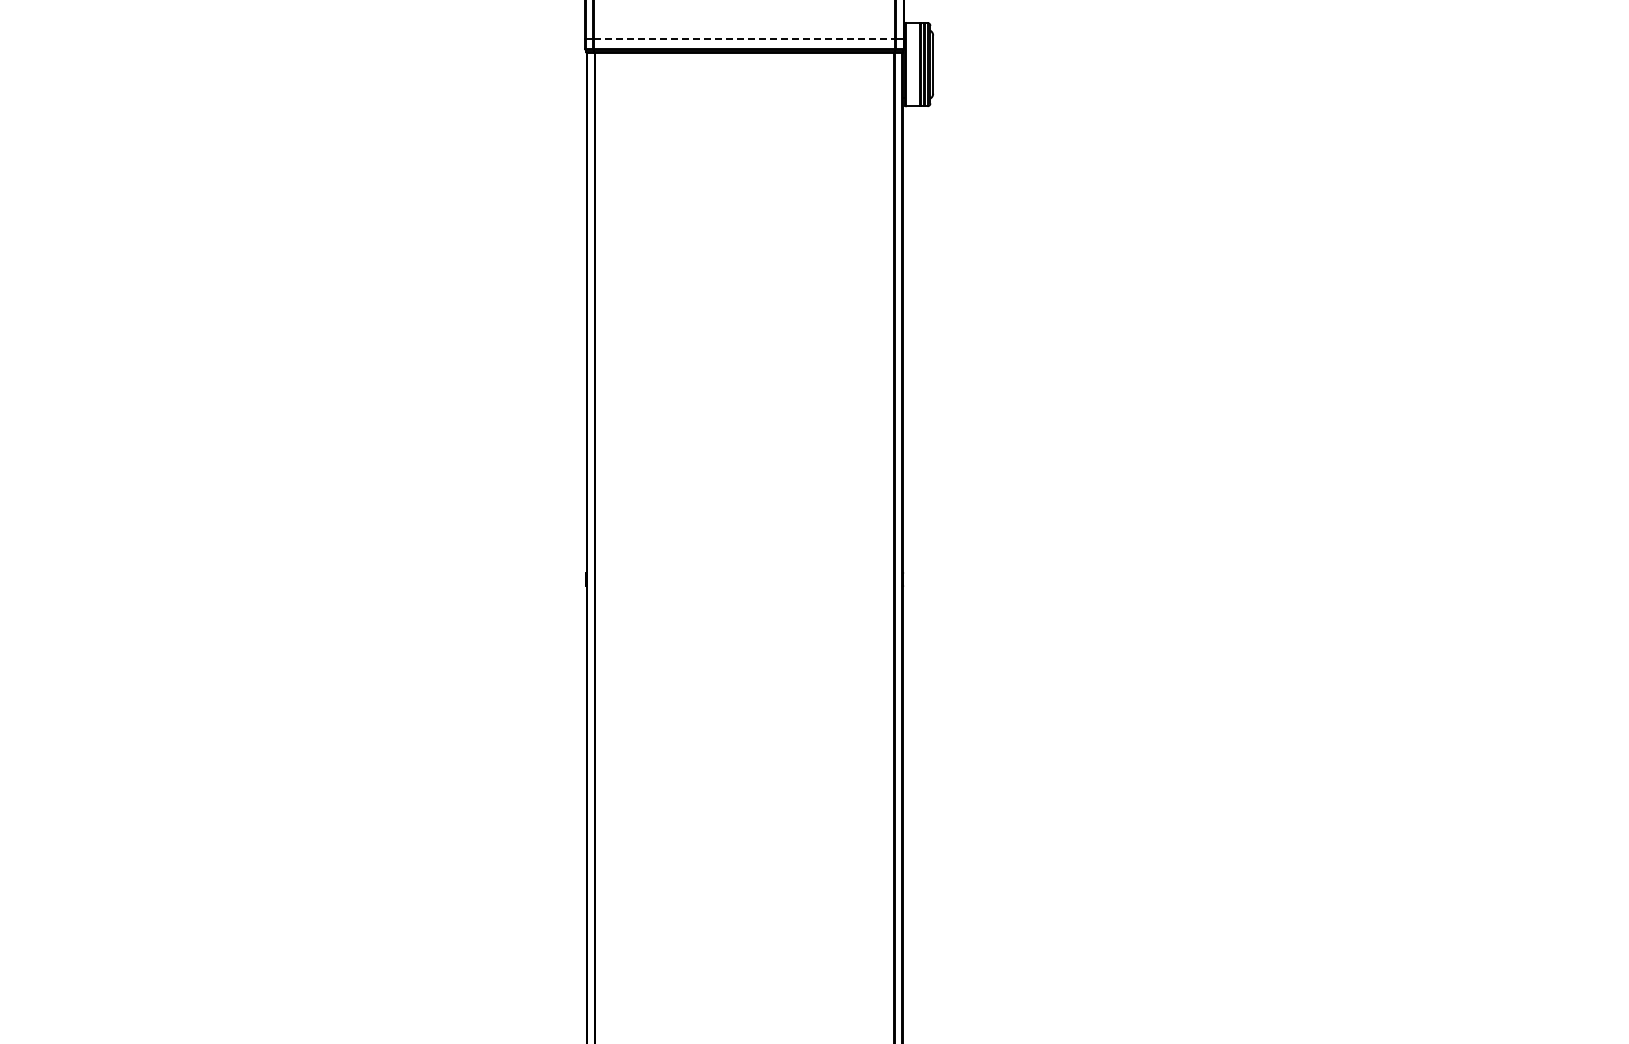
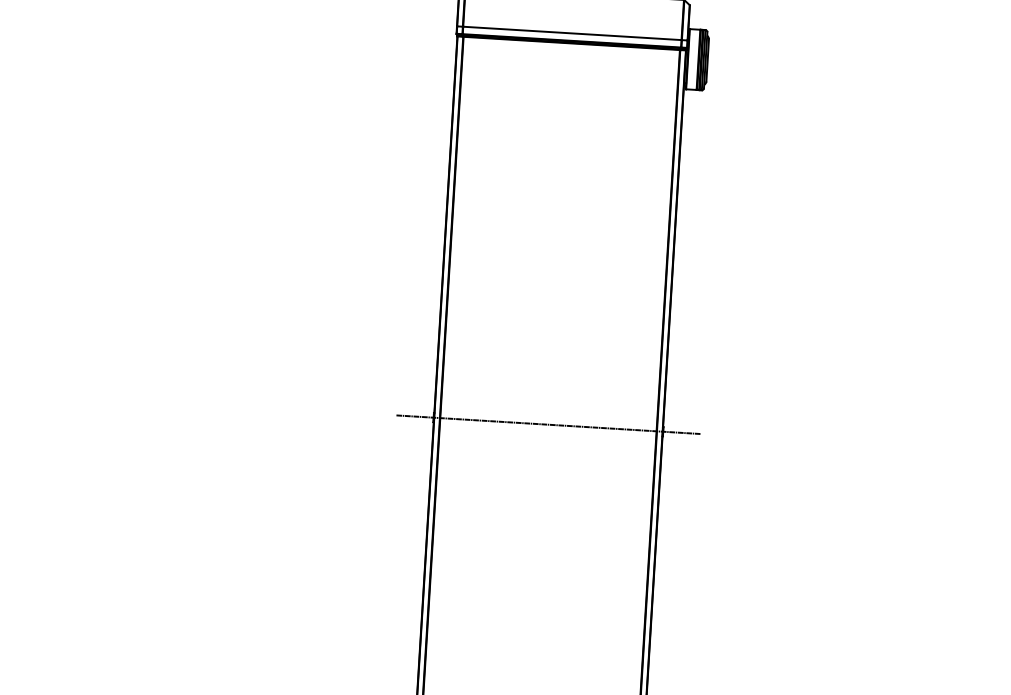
line: (744, 38) -> (572, 33), dashed -> solid
line: (744, 579) -> (548, 424), added

